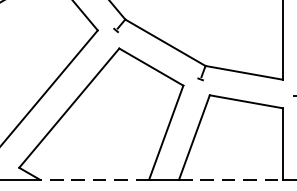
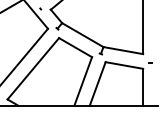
line: (92, 179) -> (45, 105), dashed -> solid
line: (230, 179) -> (116, 105), dashed -> solid

